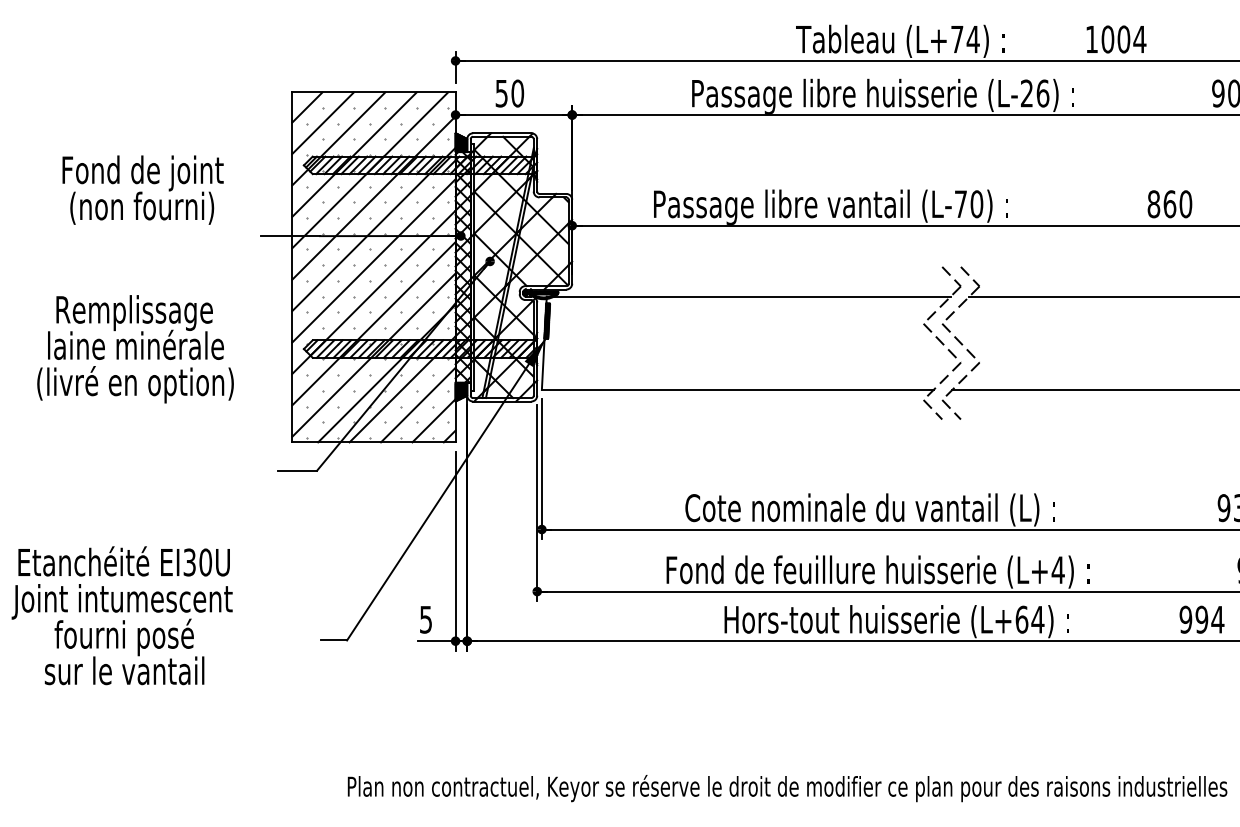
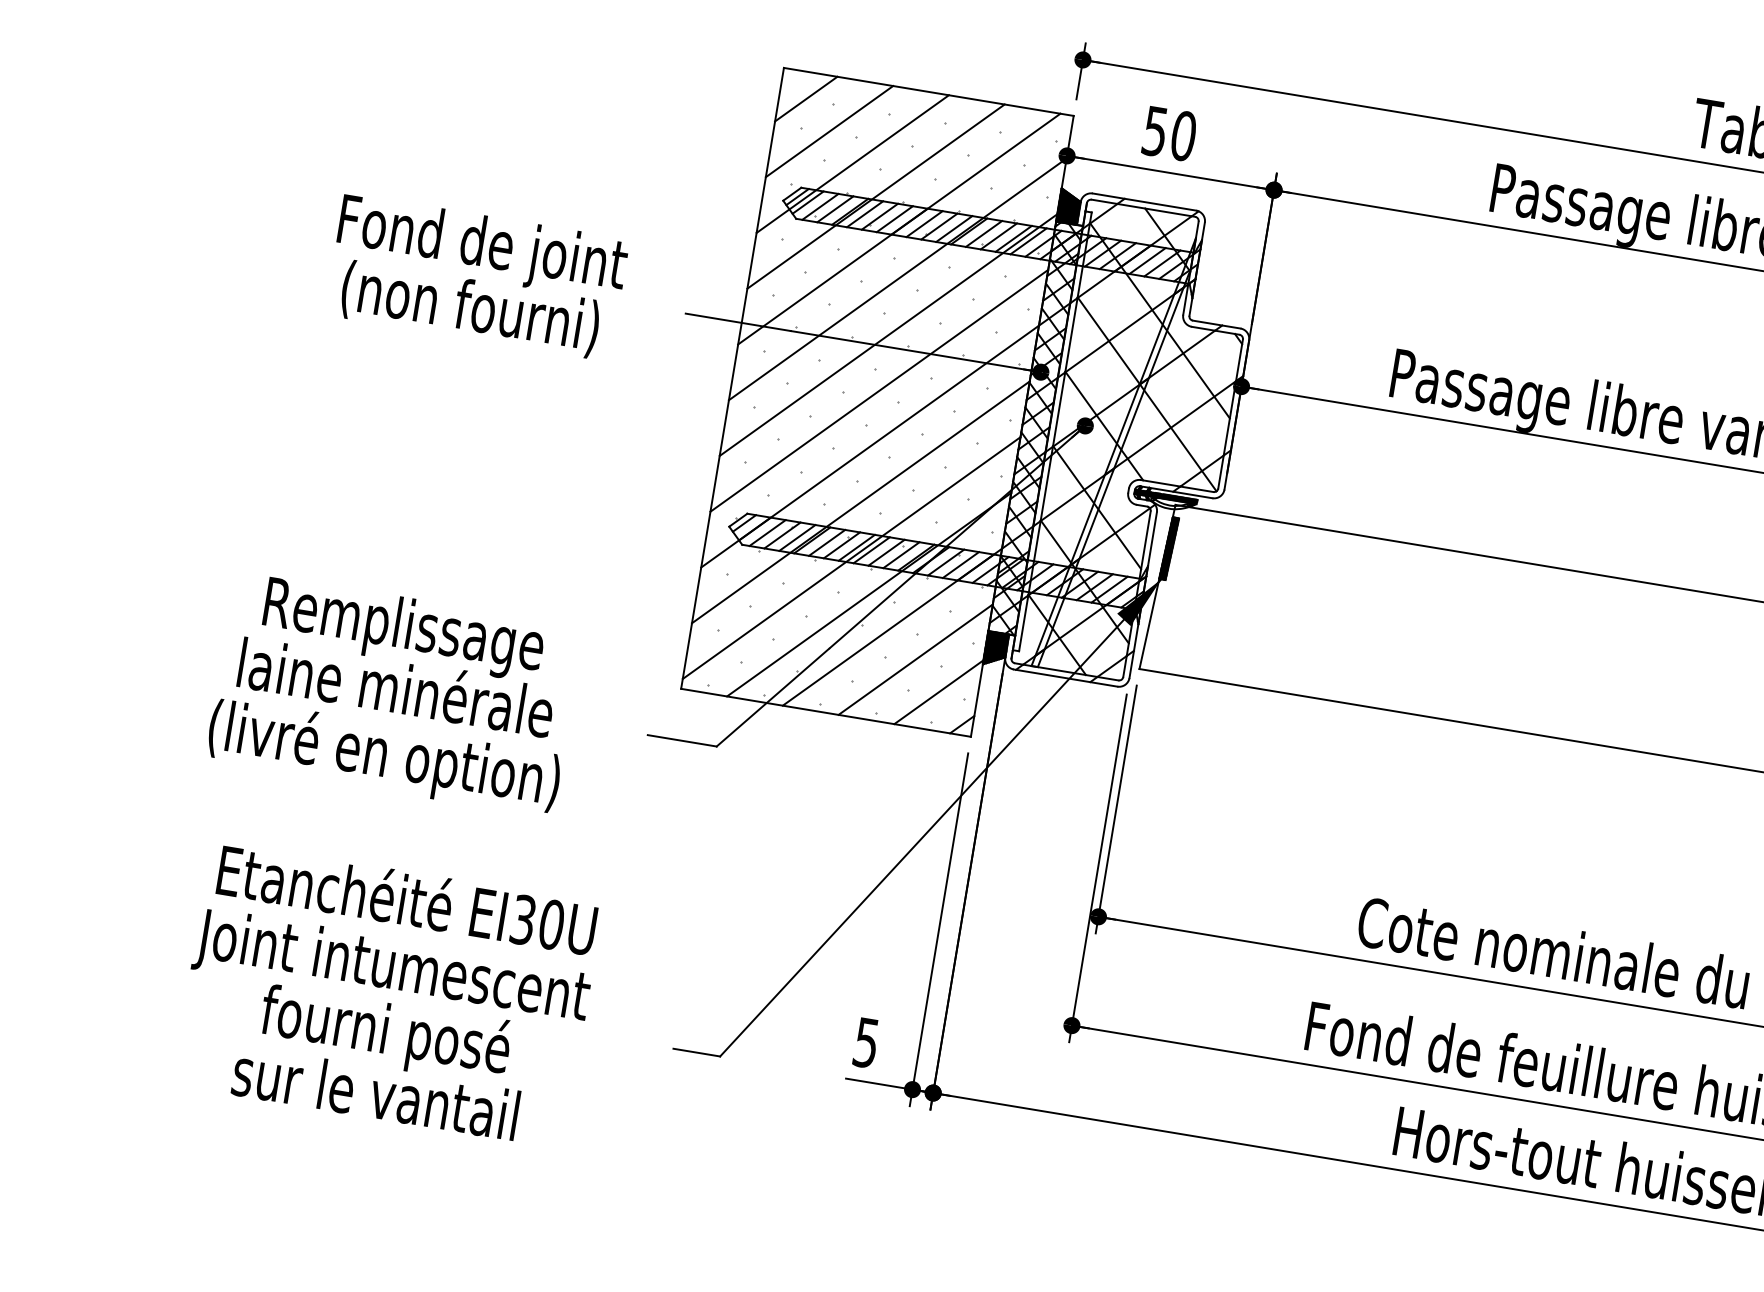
text: (142, 189) -> (476, 275), moved
text: (135, 349) -> (394, 694), moved
text: (121, 615) -> (386, 994), moved

